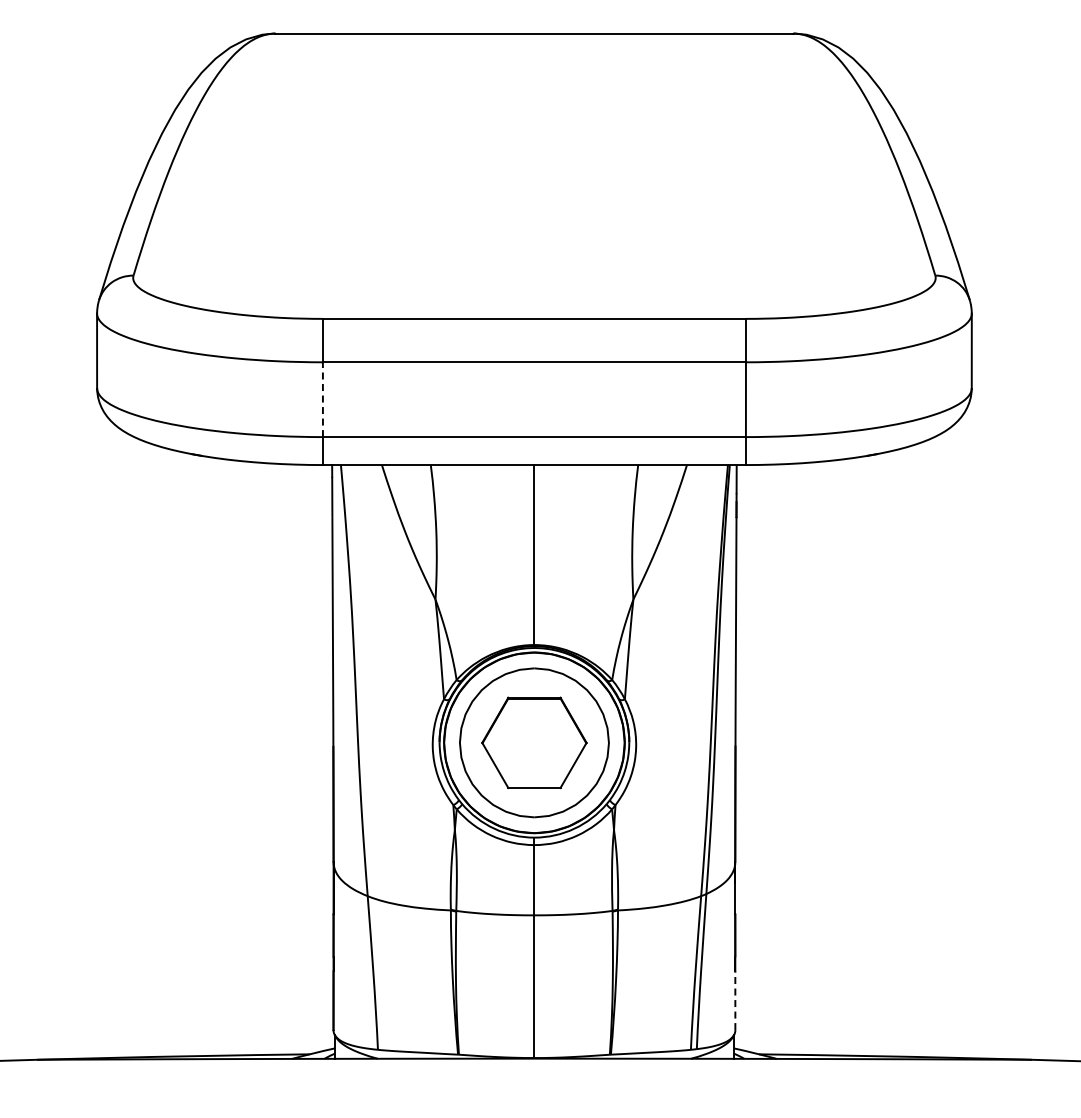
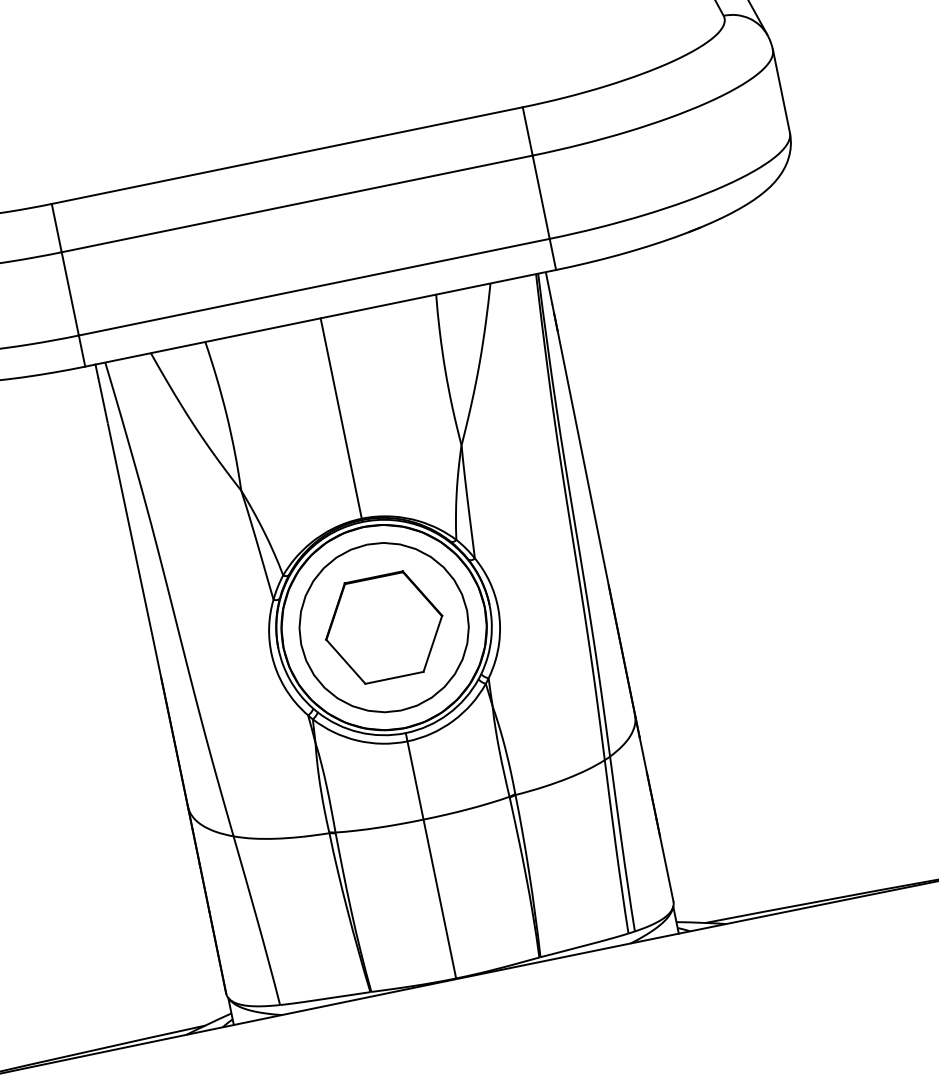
line: (322, 399) -> (69, 293), dashed -> solid
line: (735, 1000) -> (666, 868), dashed -> solid

